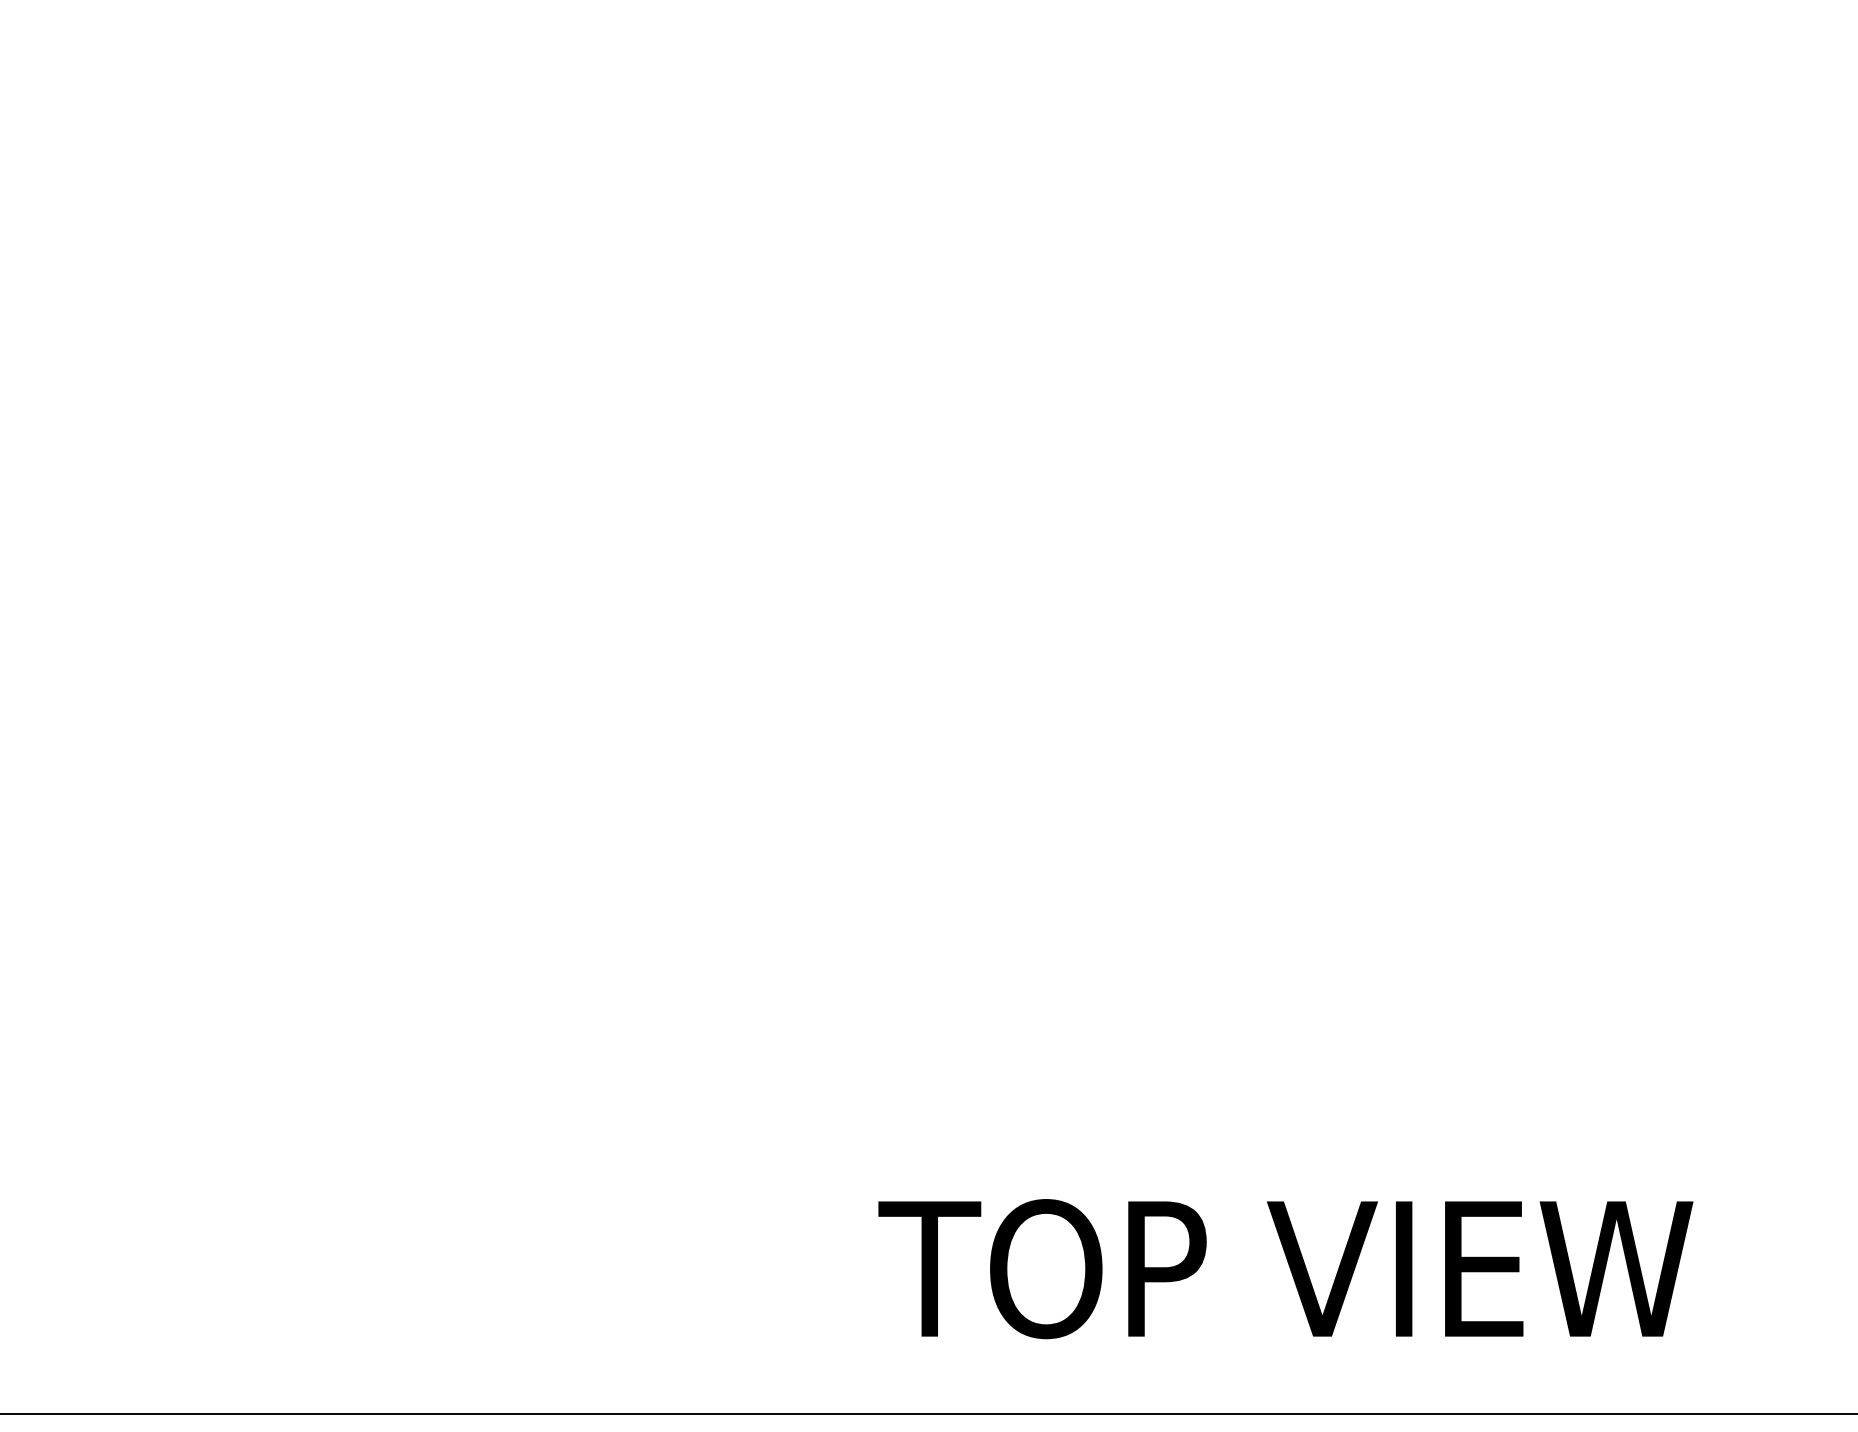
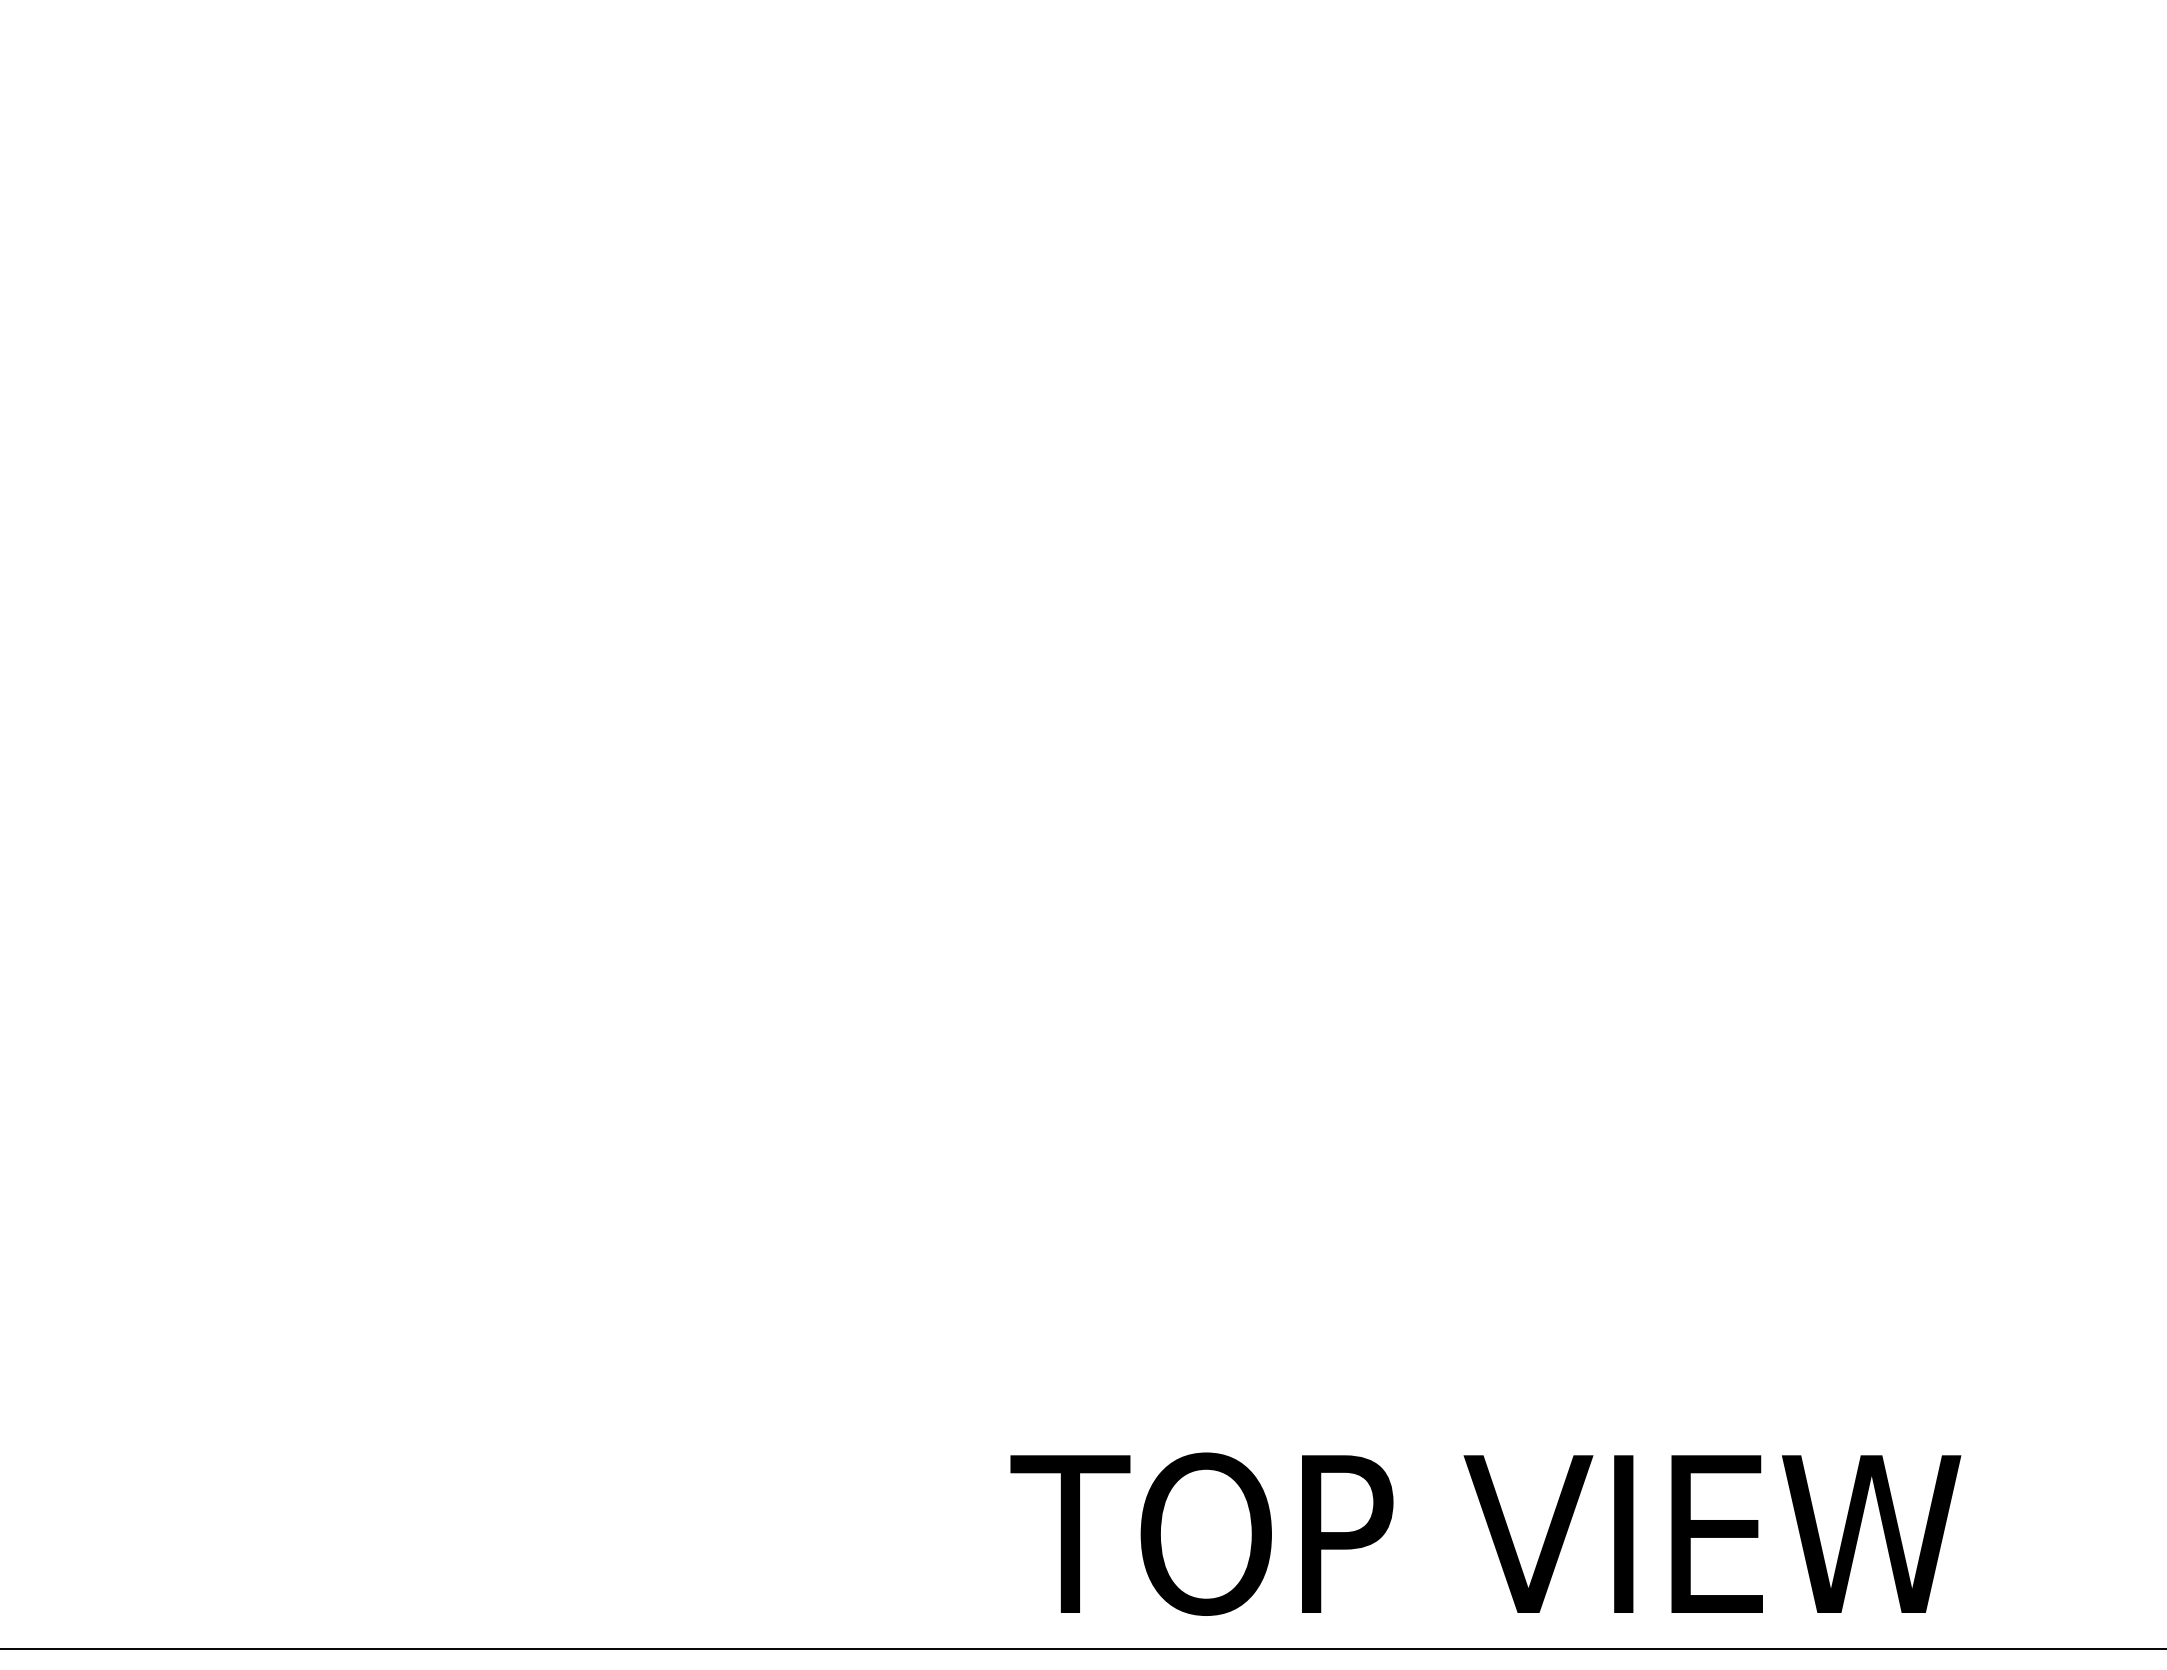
text: (1285, 1268) -> (1485, 1533), moved

